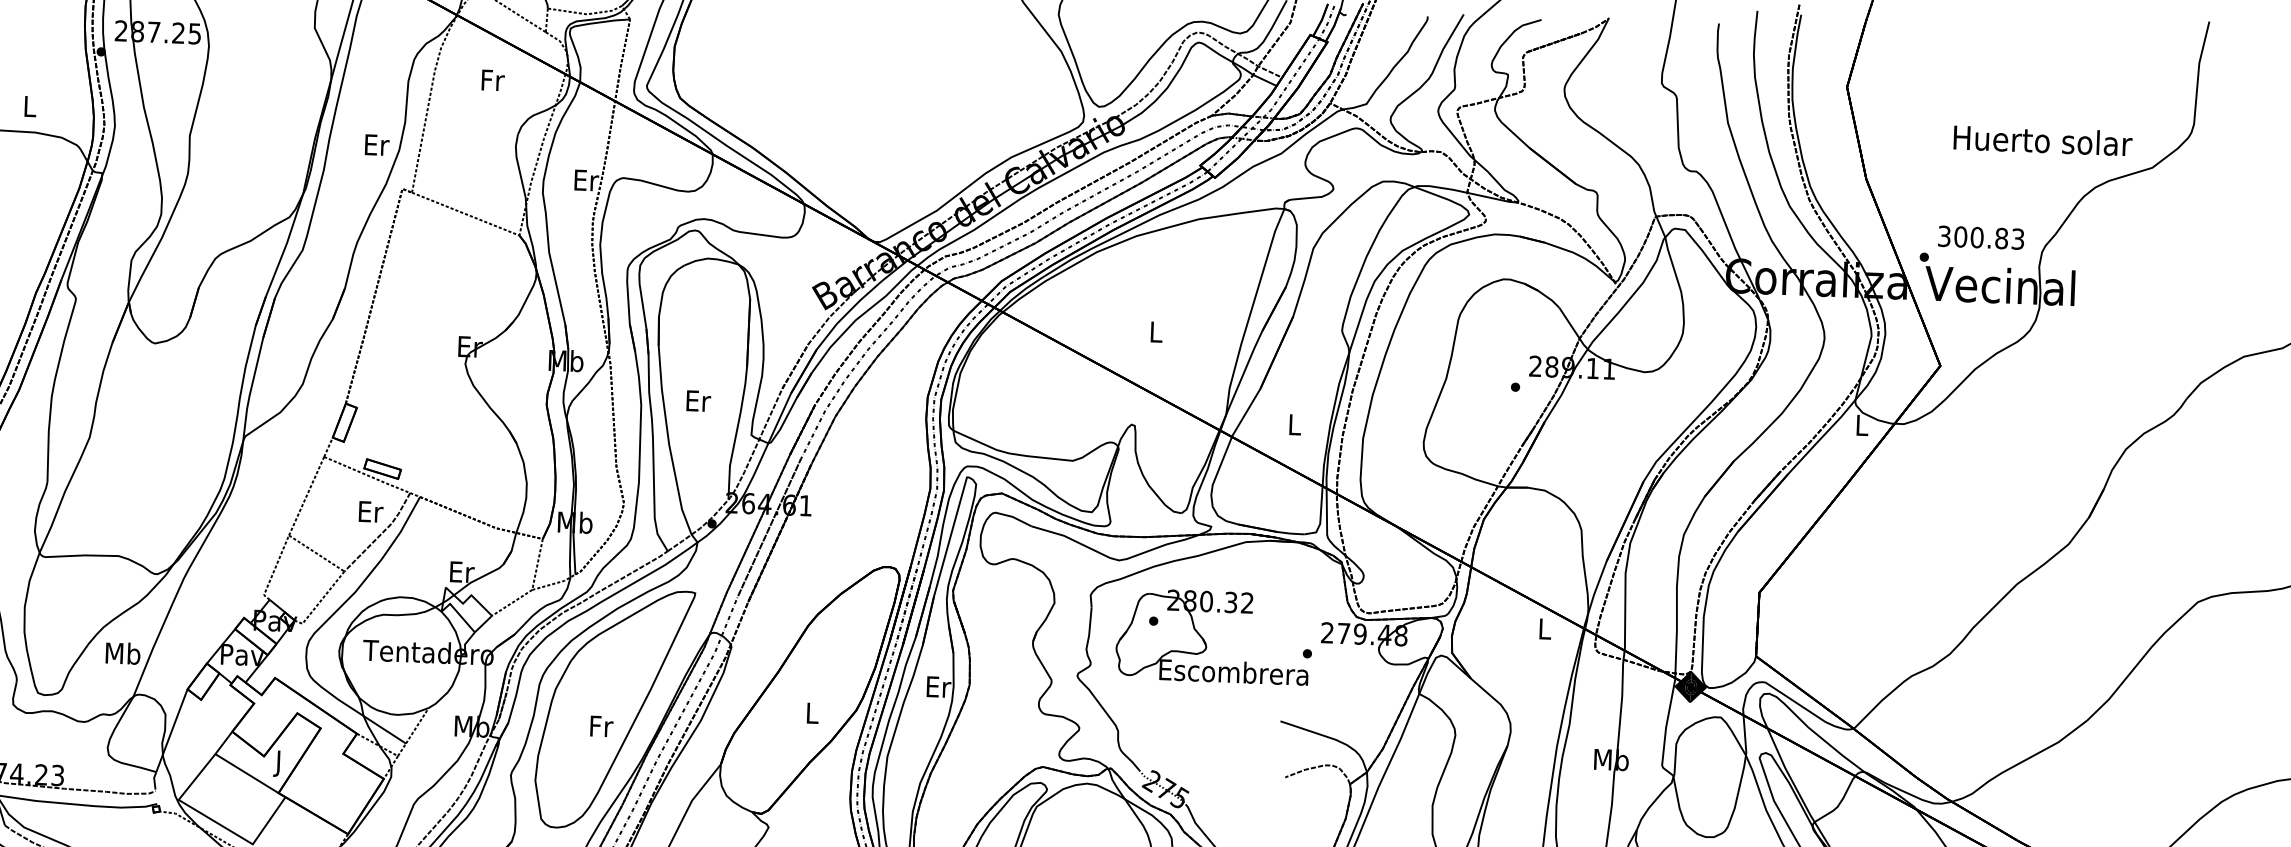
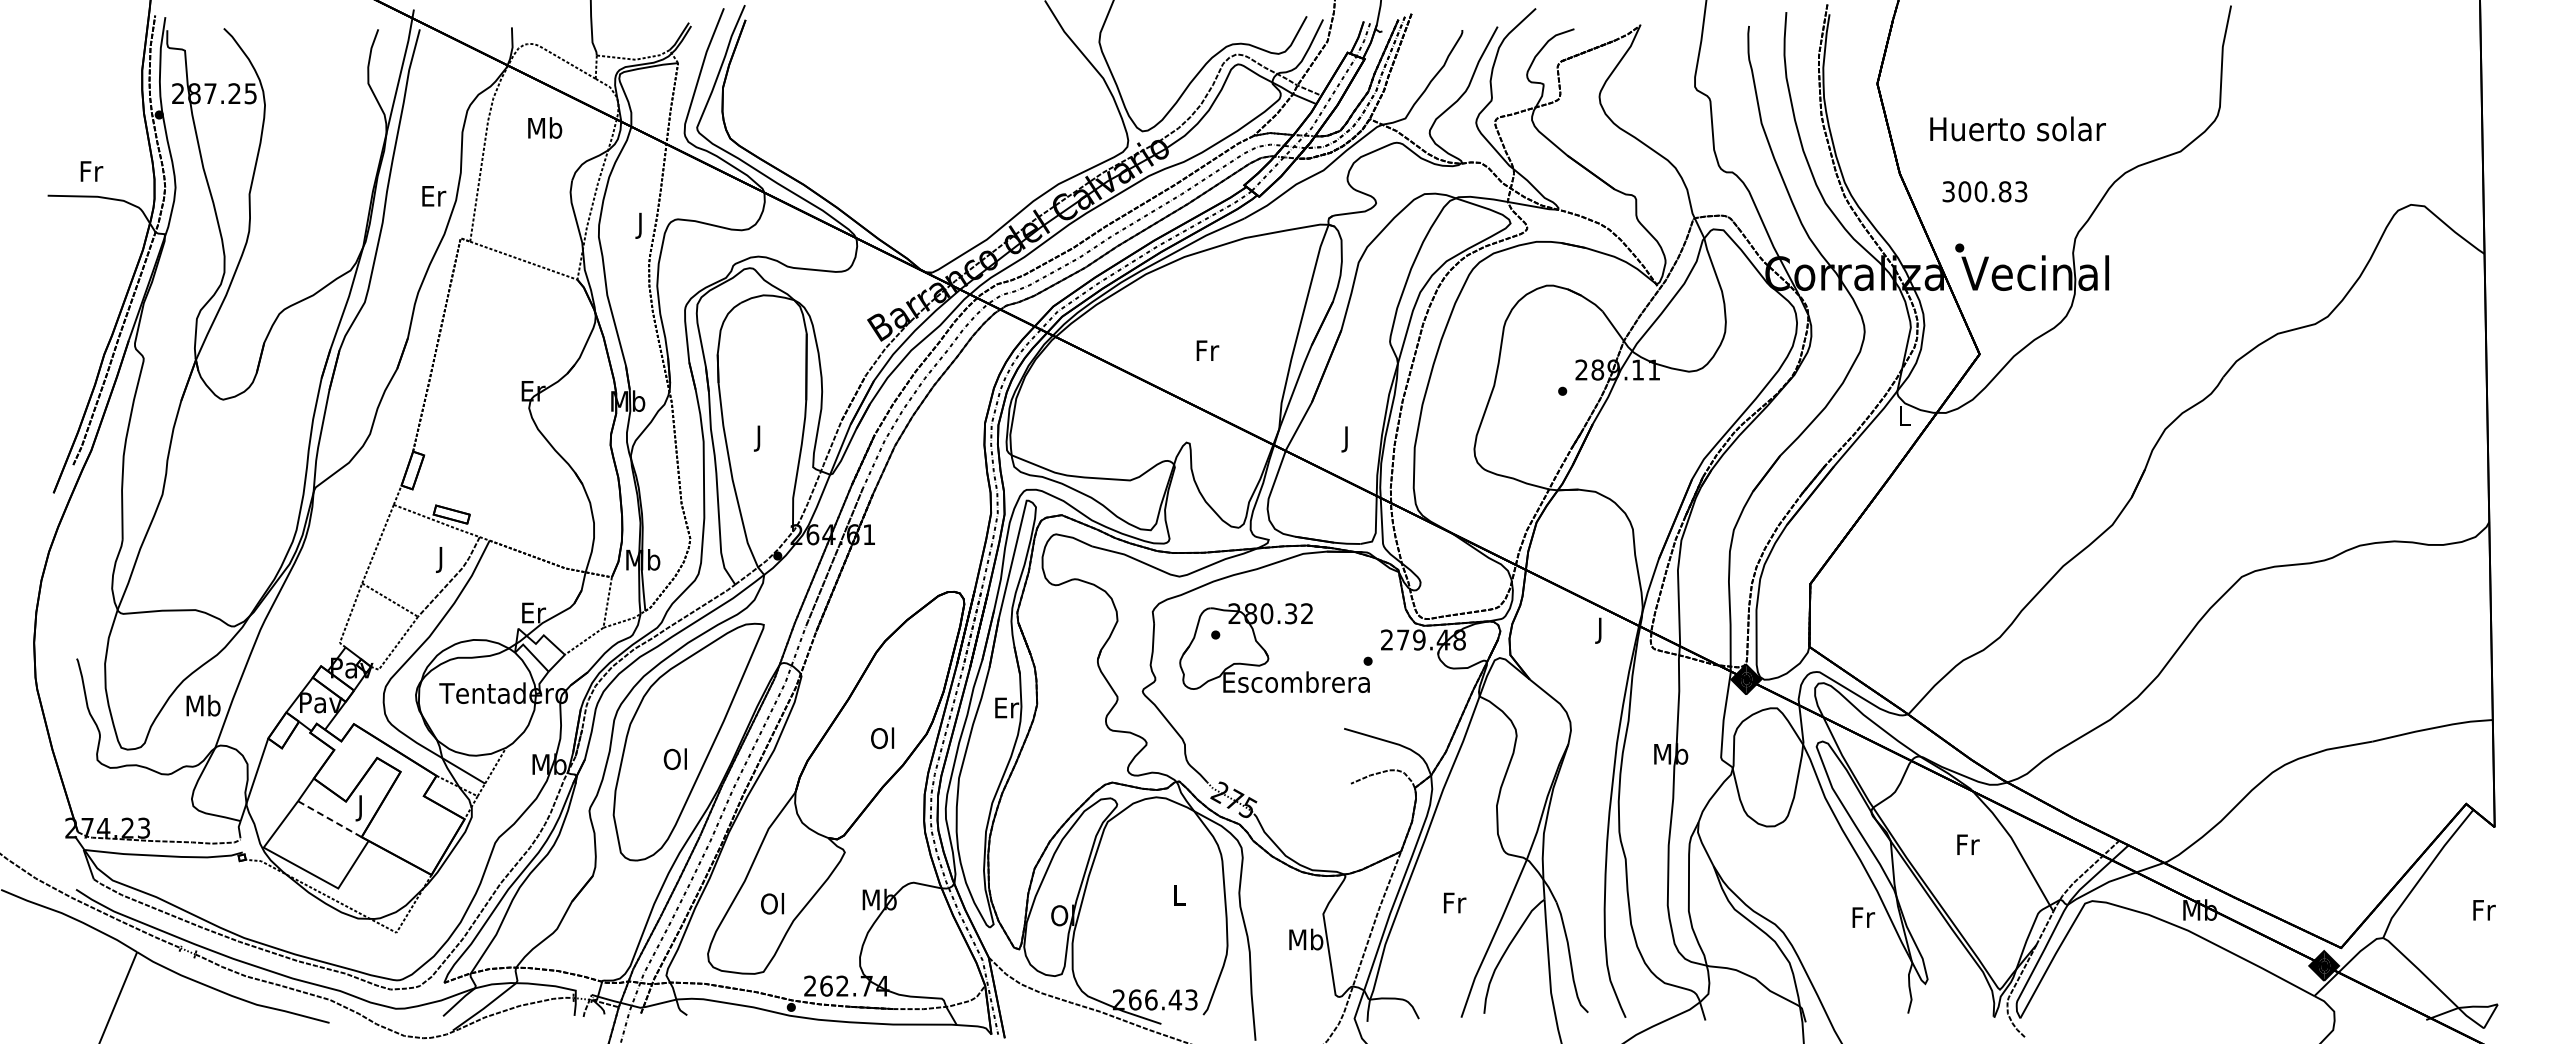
text: (492, 79) -> (545, 127), Fr -> Mb
text: (30, 106) -> (91, 171), L -> Fr
text: (2042, 140) -> (2017, 128), moved
text: (586, 182) -> (641, 225), Er -> J
text: (1980, 237) -> (1984, 191), moved
text: (1156, 331) -> (1207, 350), L -> Fr
text: (699, 403) -> (760, 438), Er -> J
text: (1294, 427) -> (1346, 439), L -> J
text: (371, 515) -> (442, 560), Er -> J
text: (1544, 631) -> (1600, 630), L -> J
text: (811, 713) -> (882, 738), L -> Ol
text: (600, 726) -> (675, 759), Fr -> Ol
line: (246, 773) -> (329, 819), solid -> dashed

